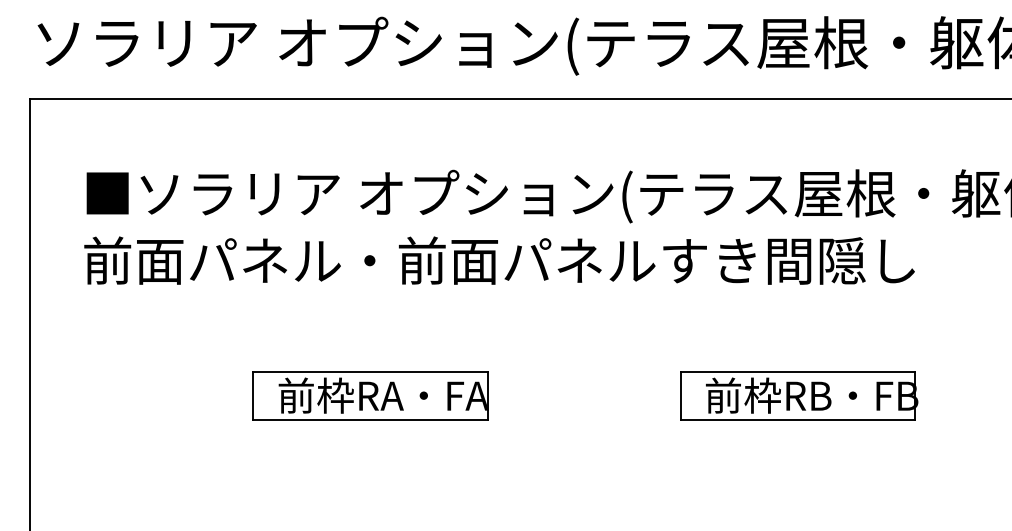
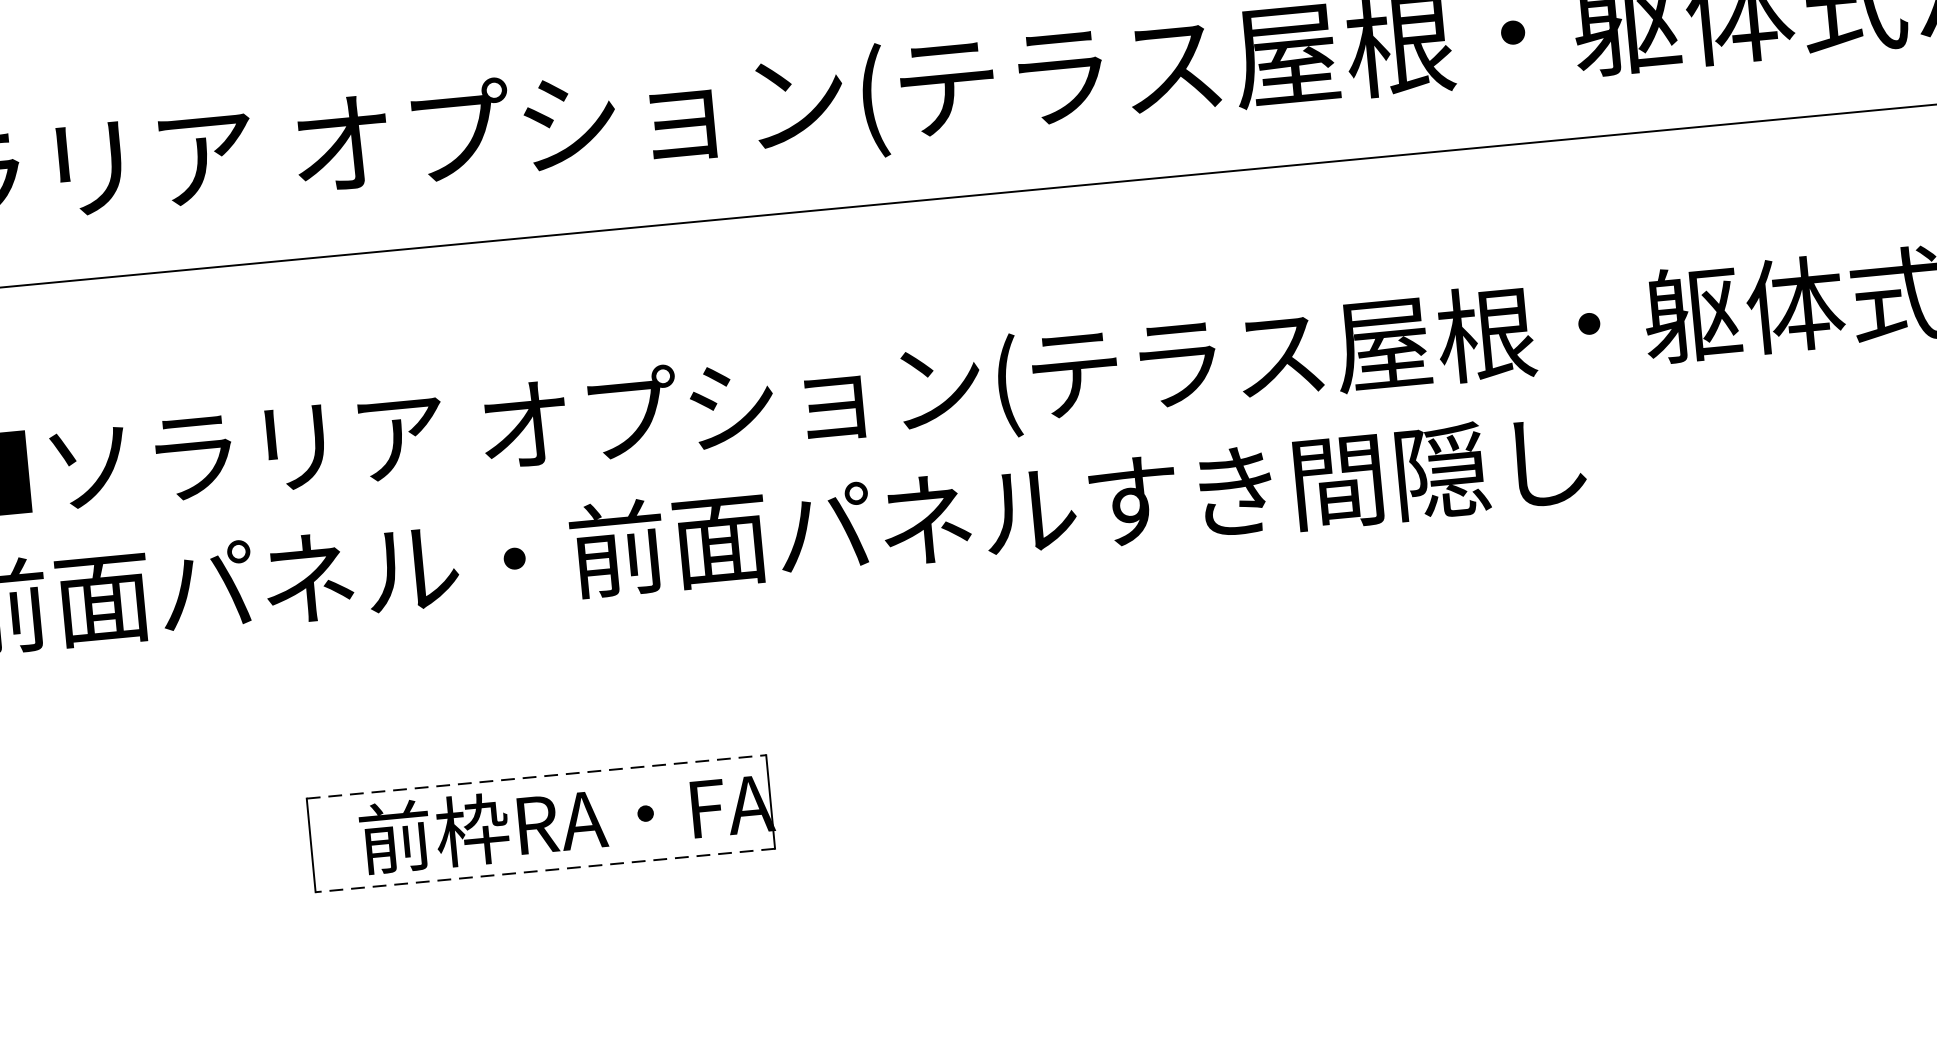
line: (370, 371) -> (536, 776), solid -> dashed
part: (799, 395) -> (1383, 743), removed
line: (369, 419) -> (543, 870), solid -> dashed

